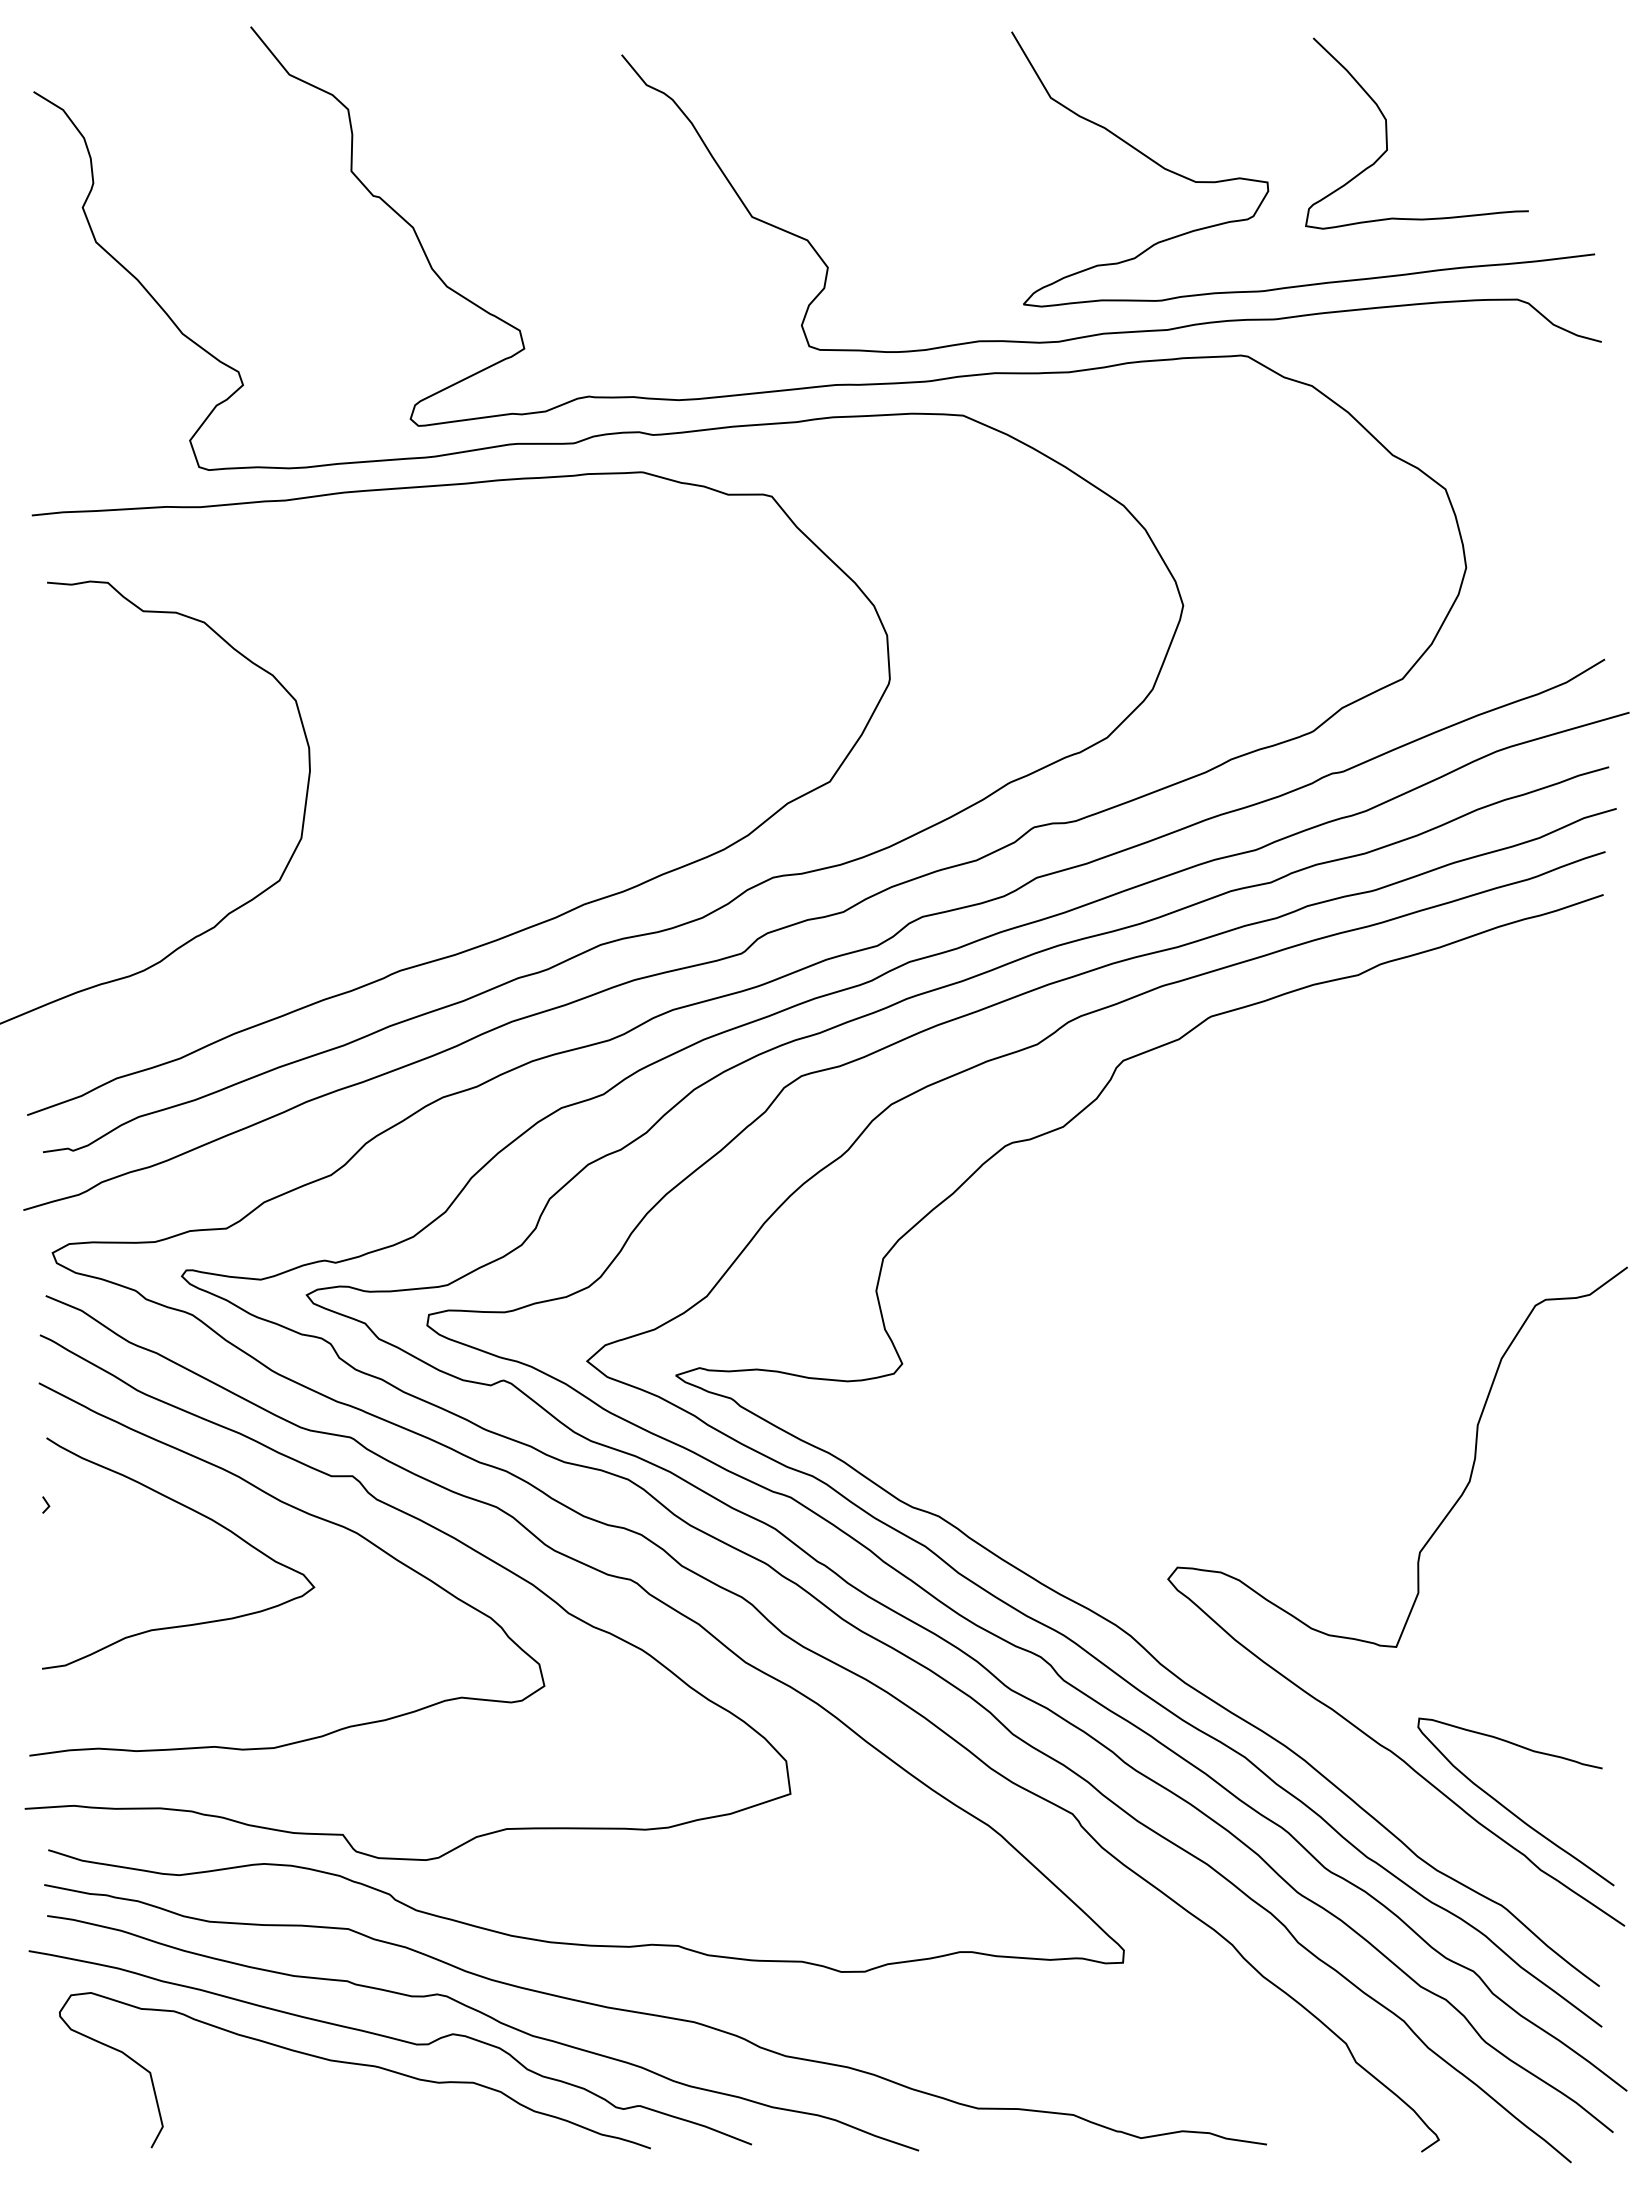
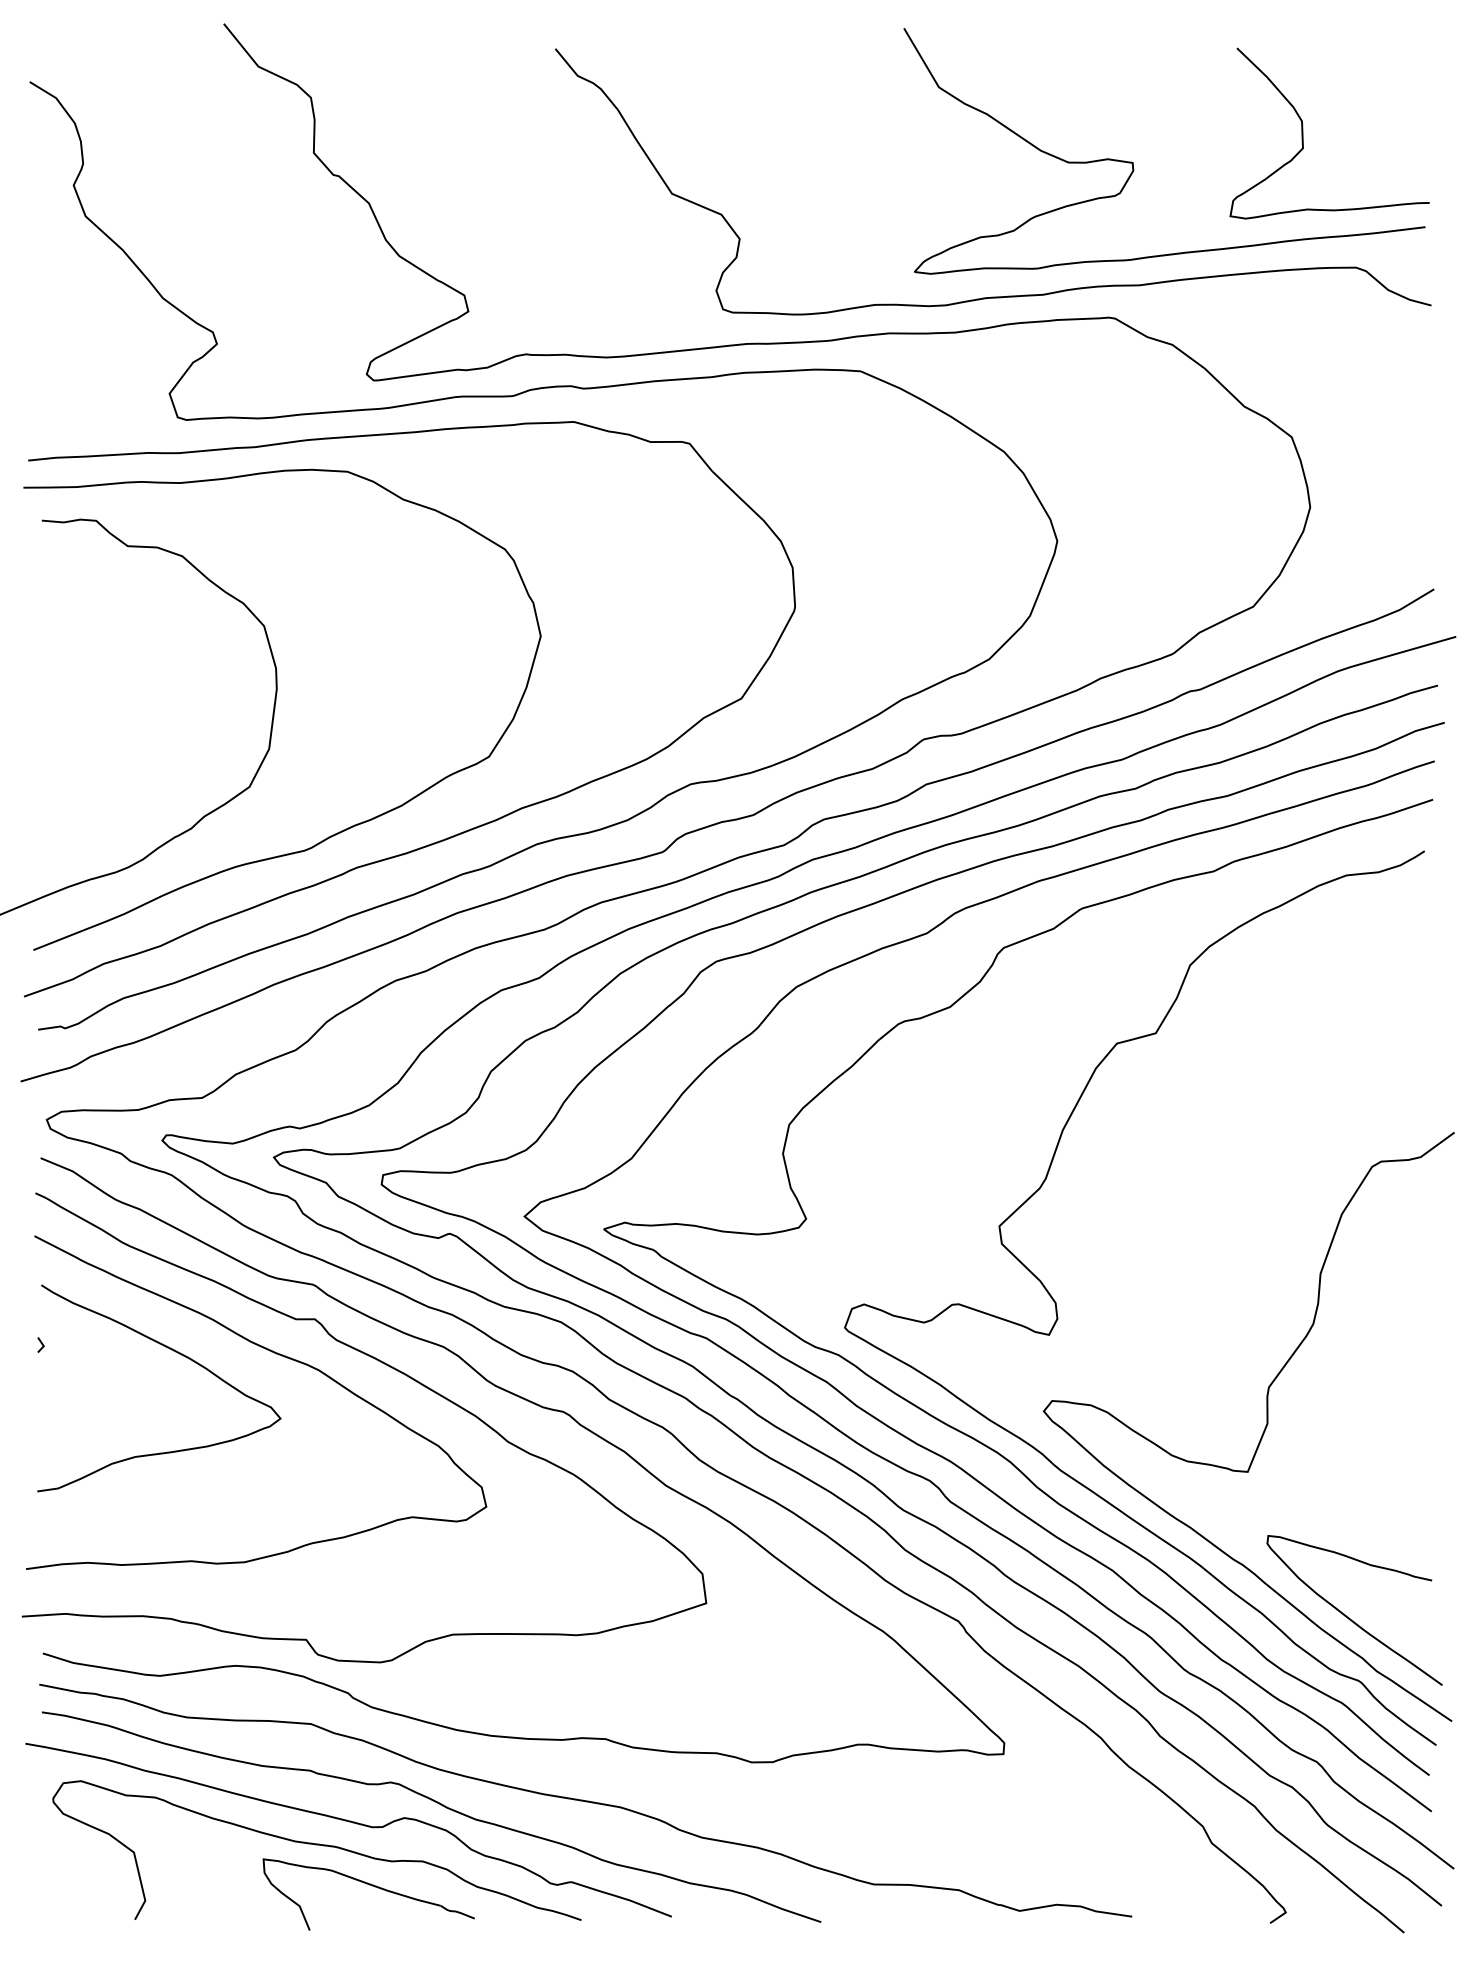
curve: (1387, 133) -> (1303, 133), moved
curve: (384, 928) -> (343, 829), added
curve: (1183, 1465) -> (1057, 1309), added
part: (416, 2110) -> (372, 1886), added

